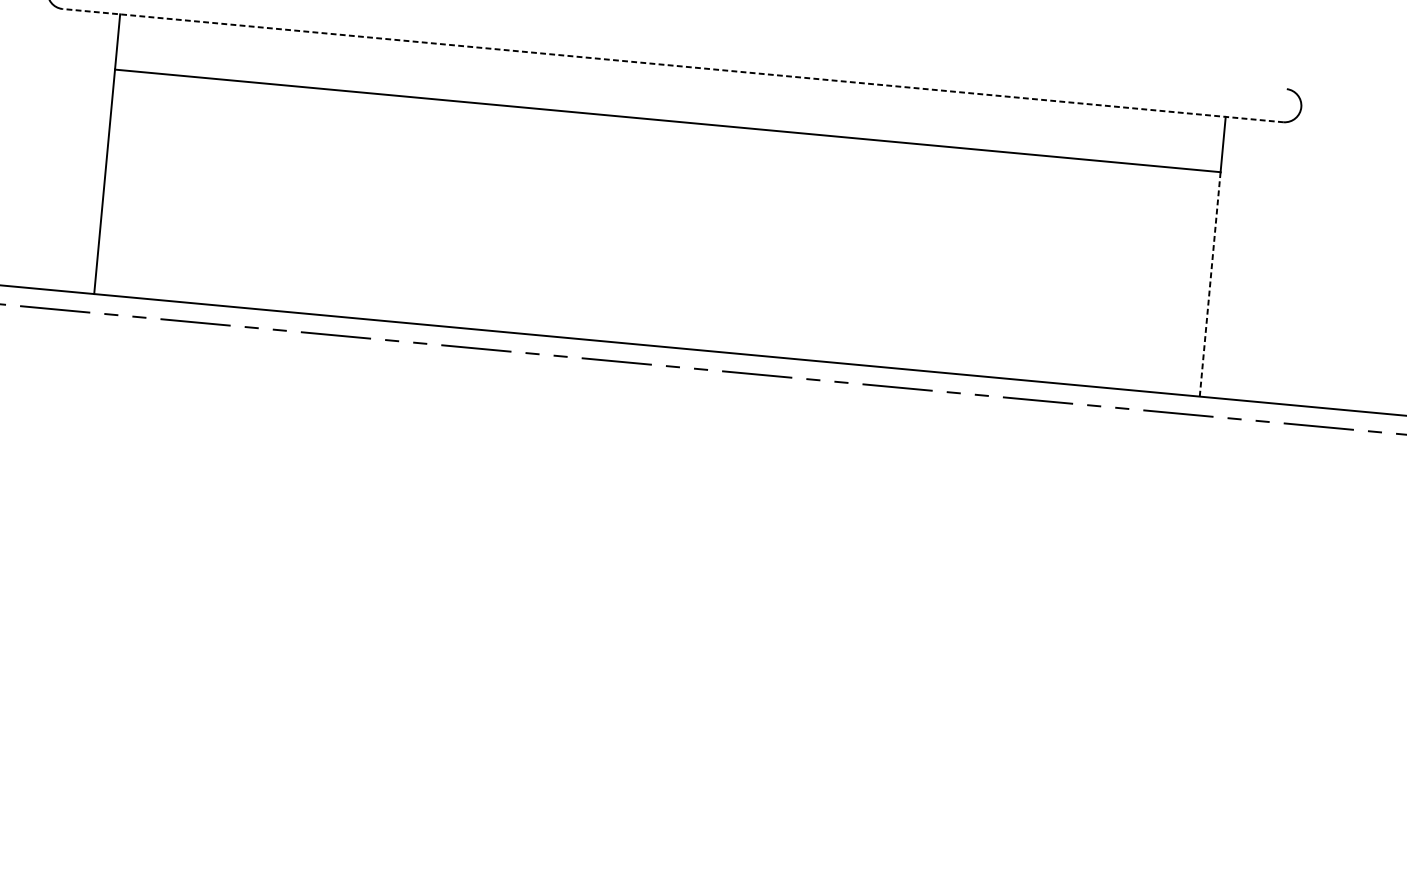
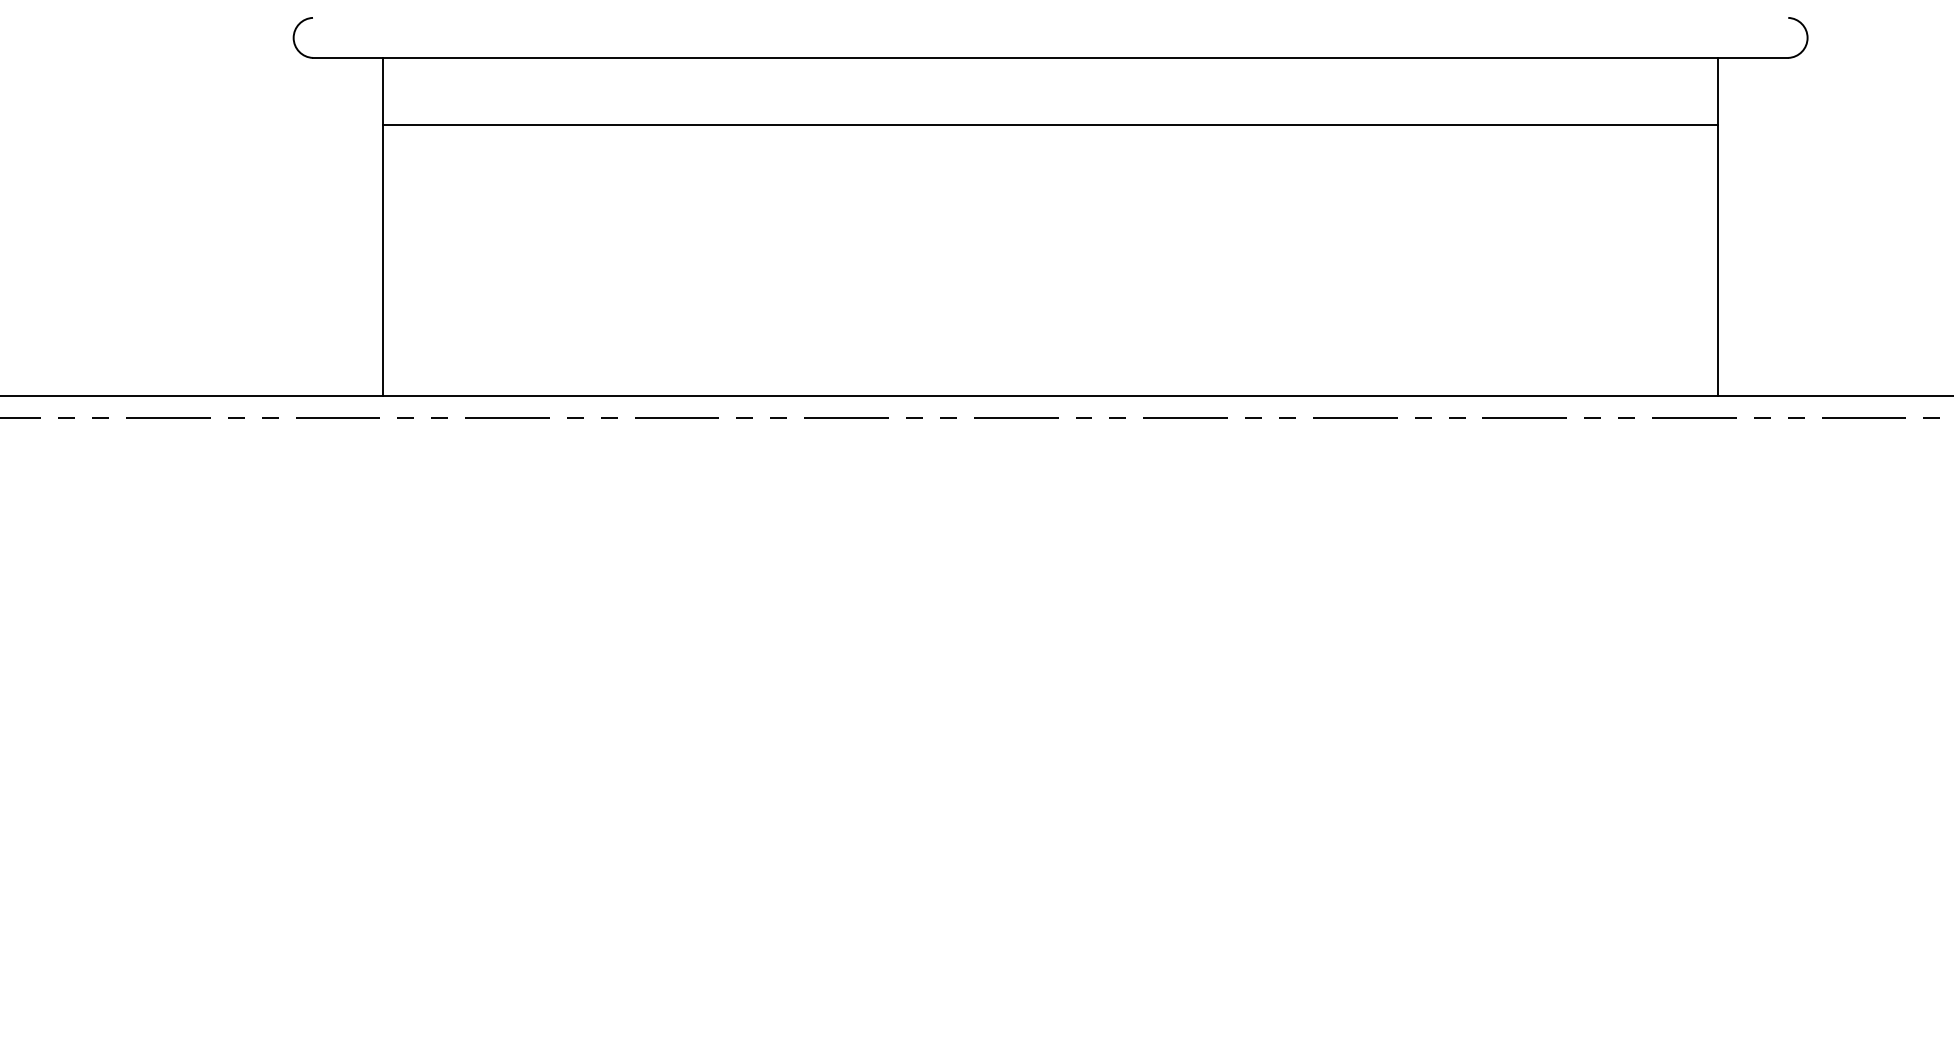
line: (672, 65) -> (1050, 57), dashed -> solid
line: (1210, 284) -> (1718, 260), dashed -> solid

